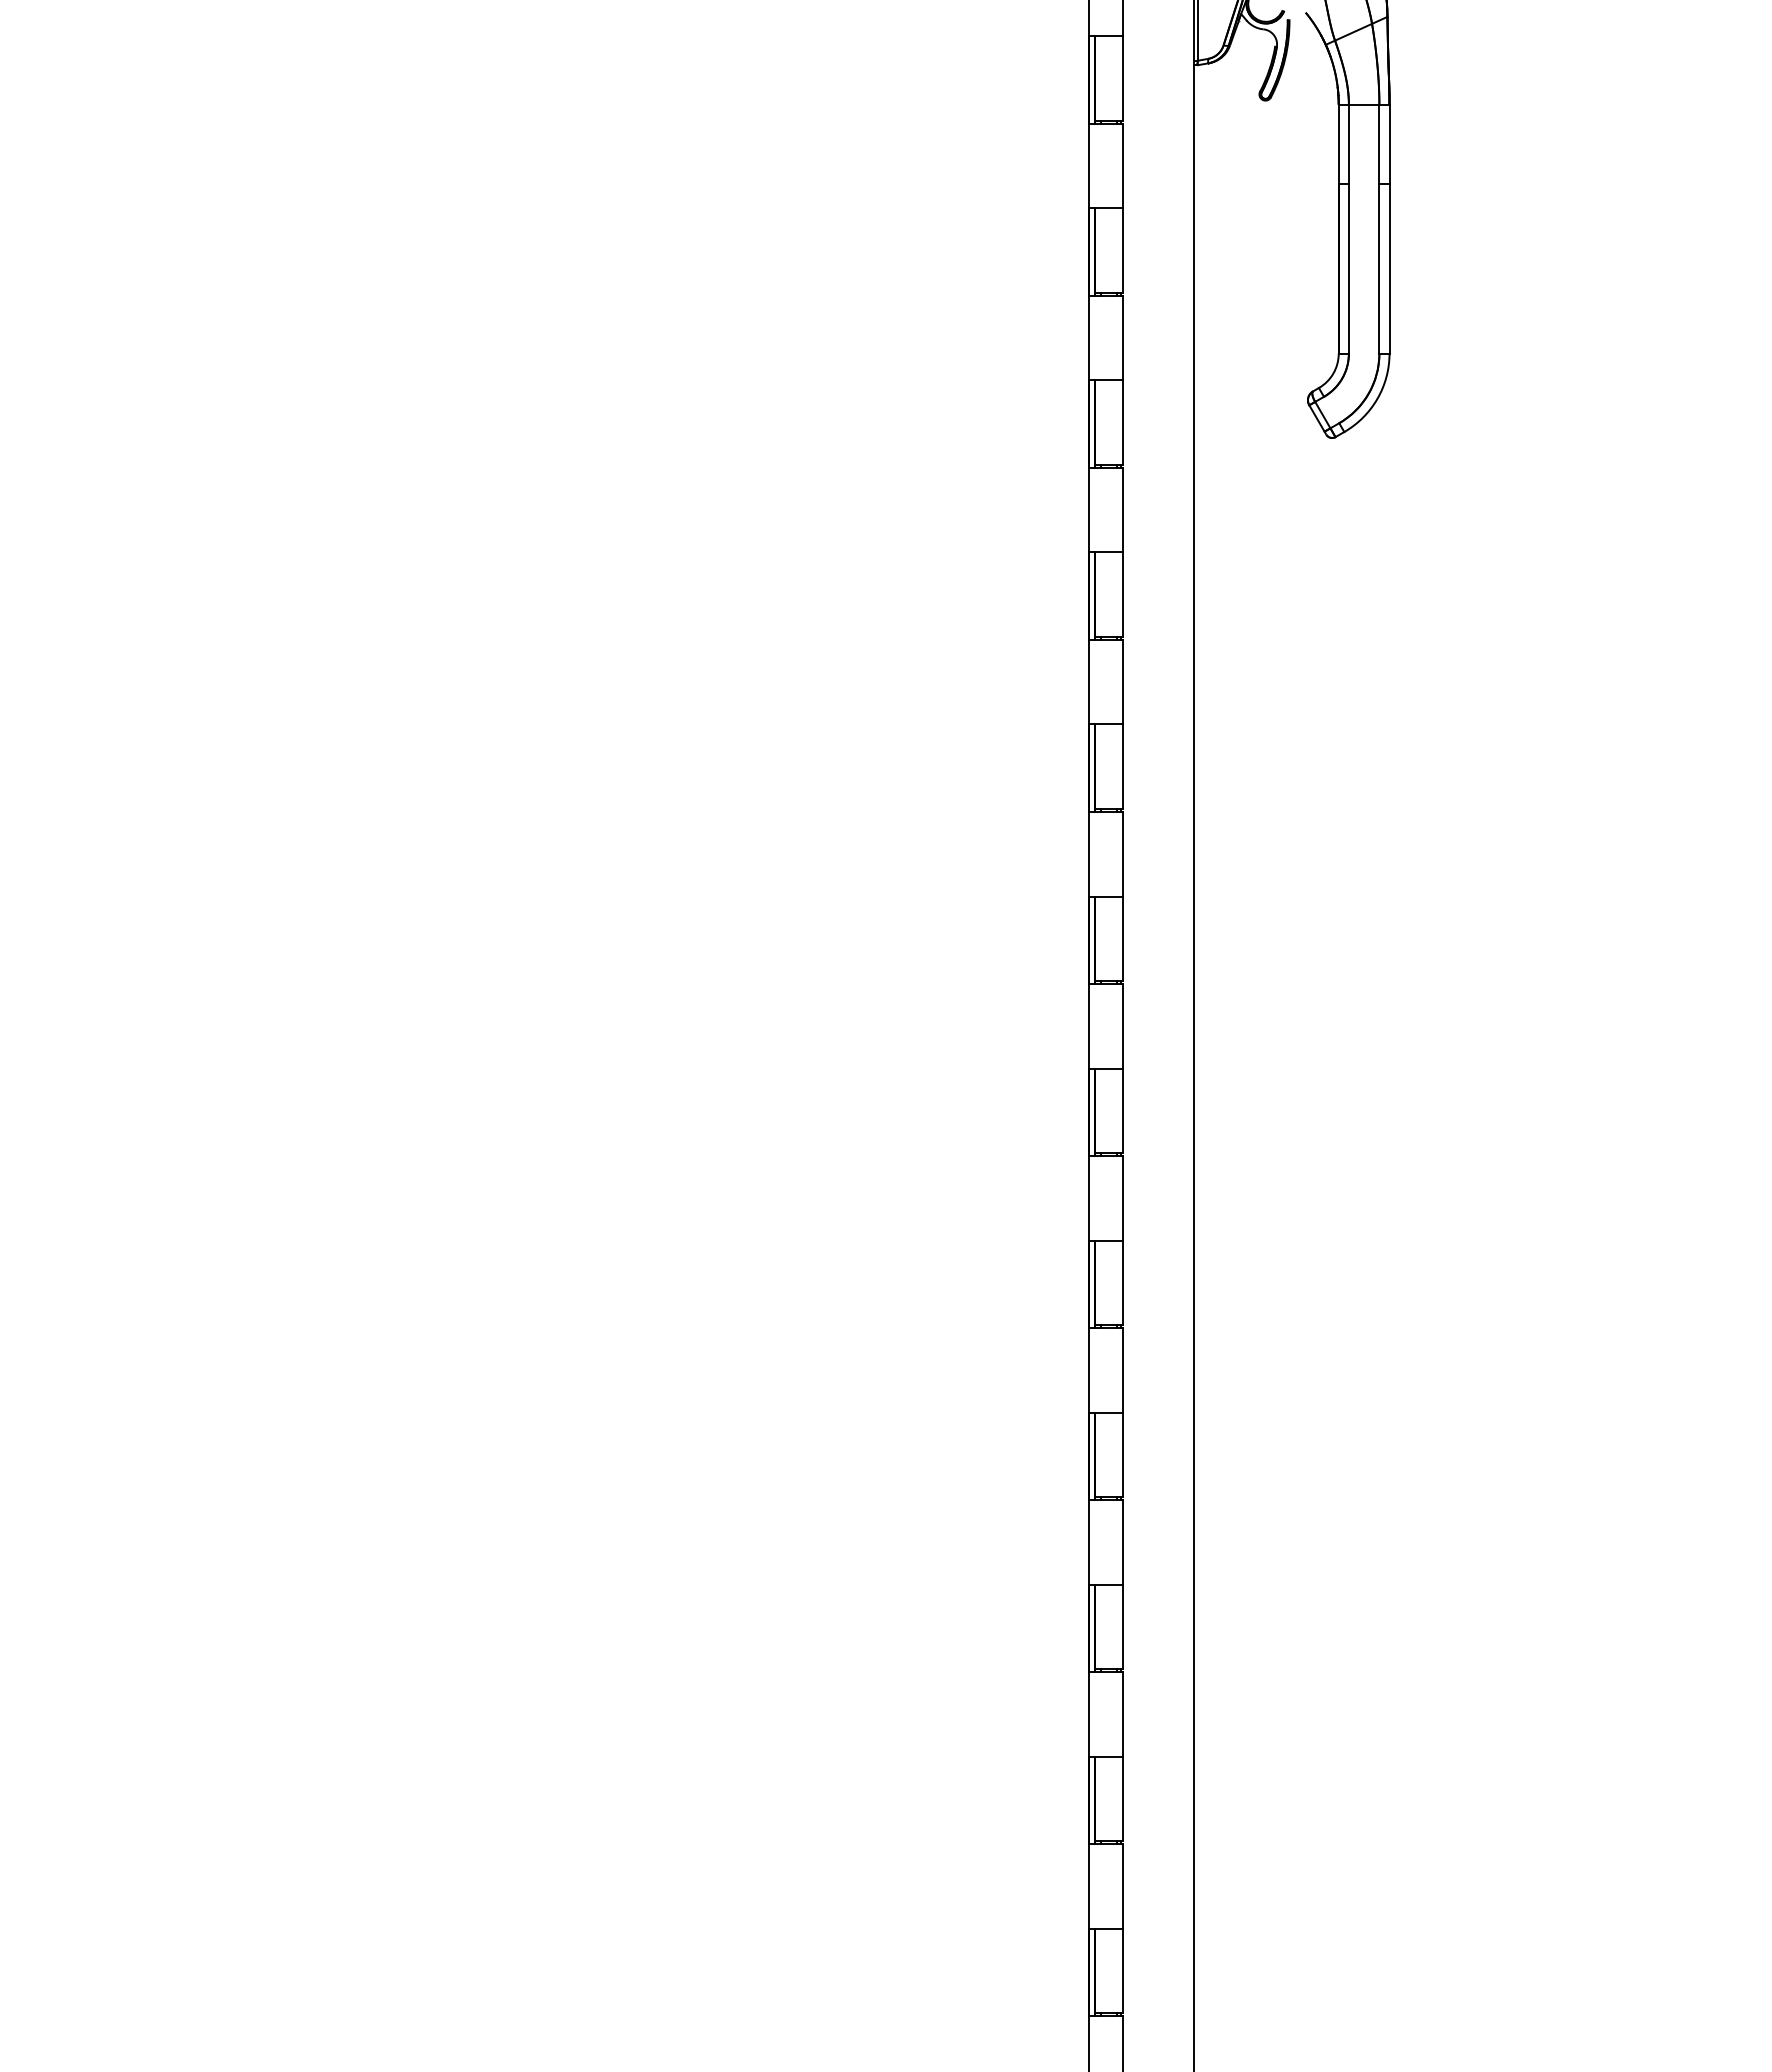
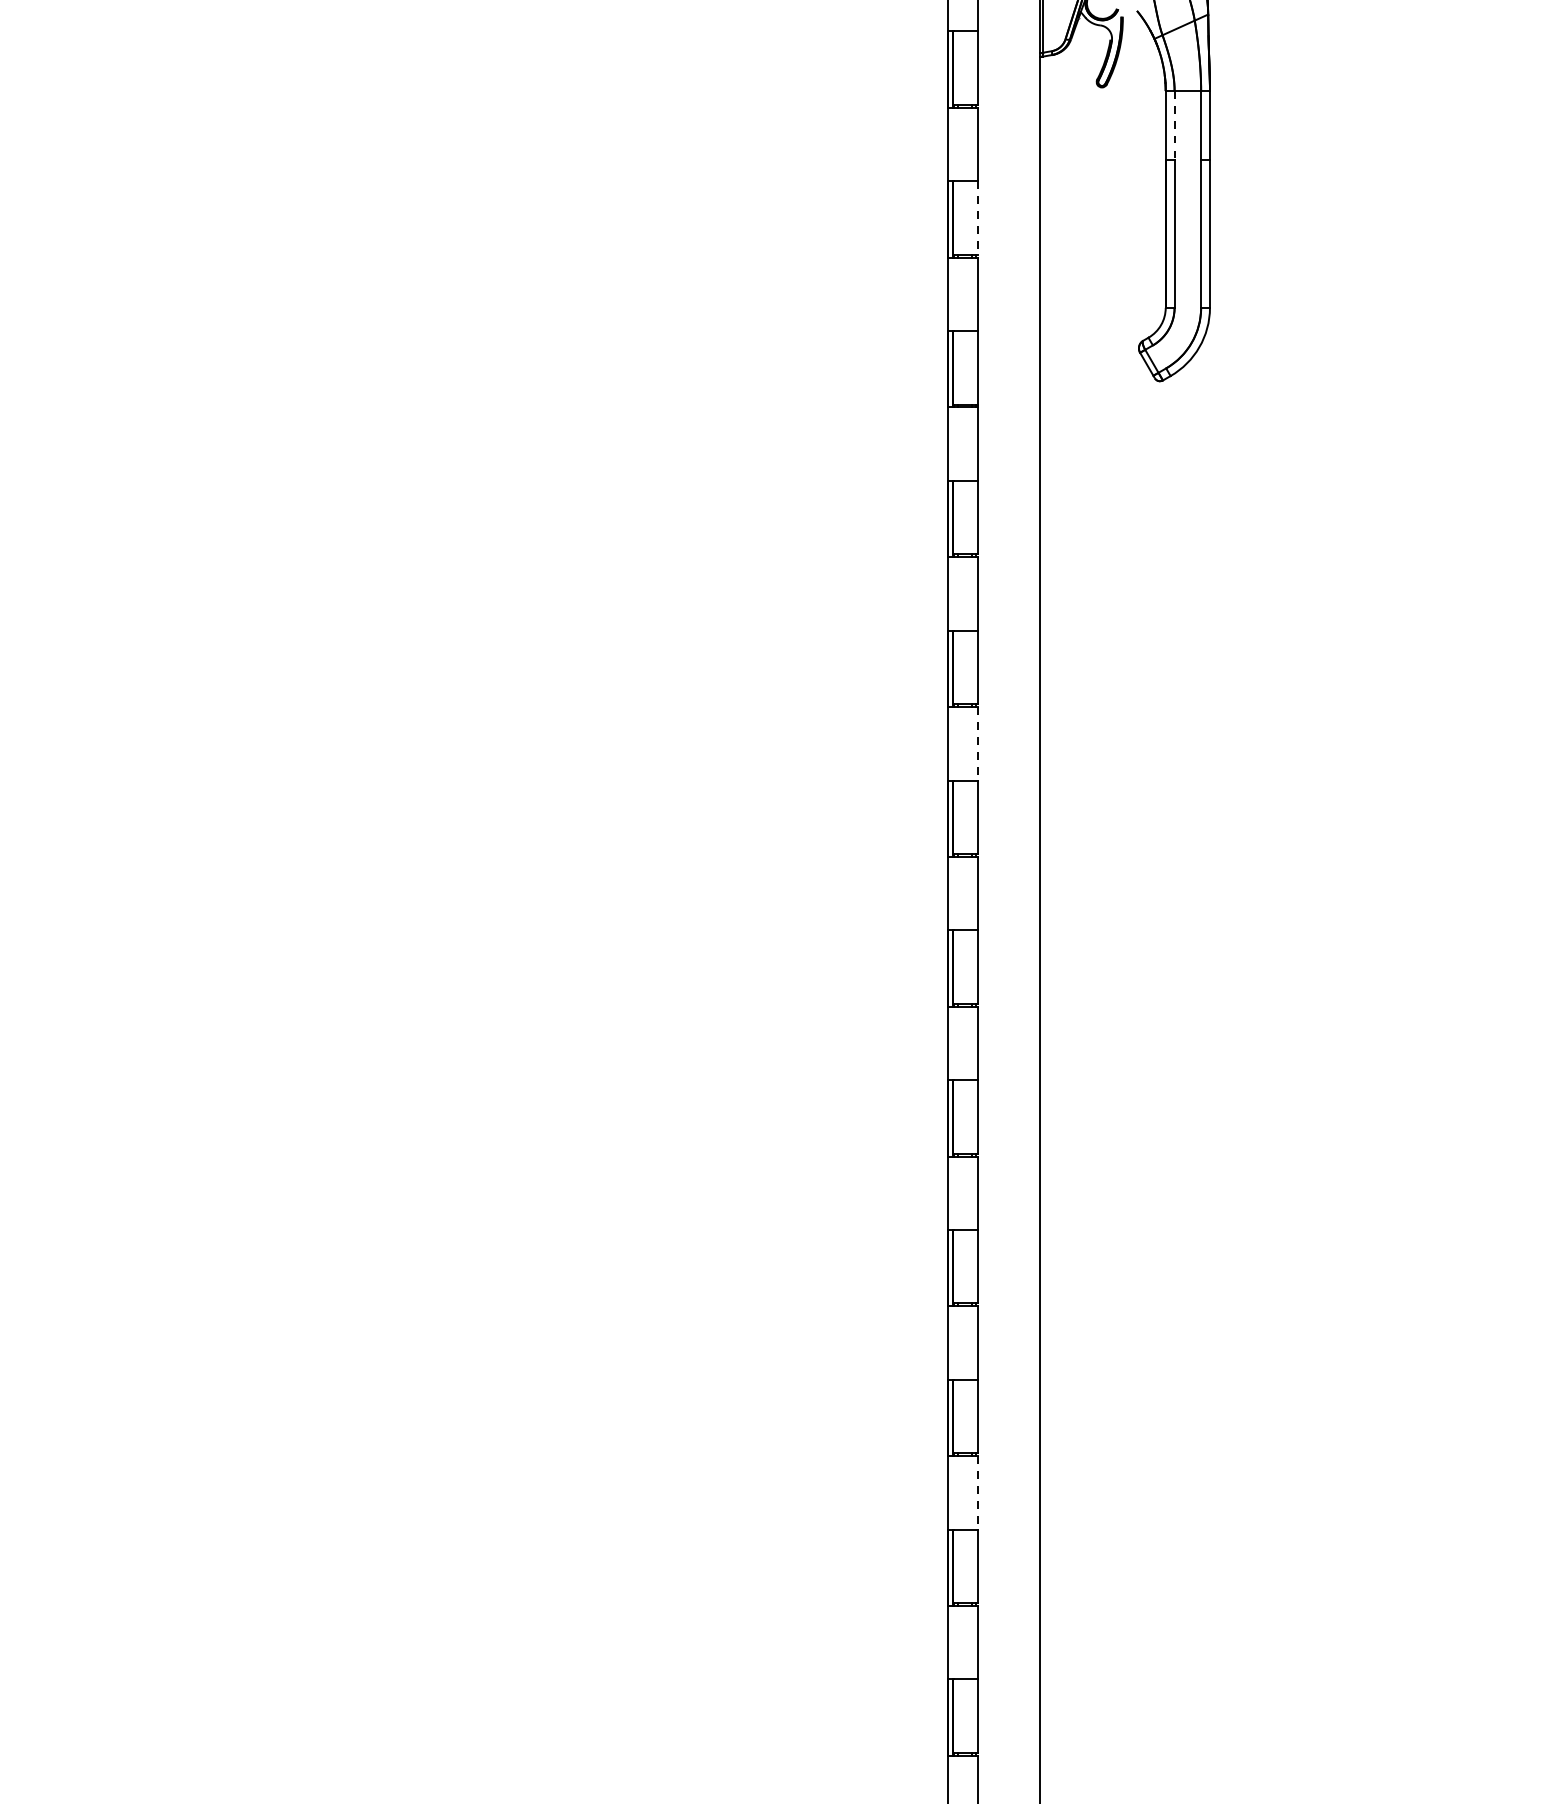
line: (1348, 144) -> (1174, 125), solid -> dashed
line: (1122, 251) -> (977, 218), solid -> dashed
line: (1122, 854) -> (977, 743), solid -> dashed
line: (1122, 1715) -> (977, 1493), solid -> dashed

